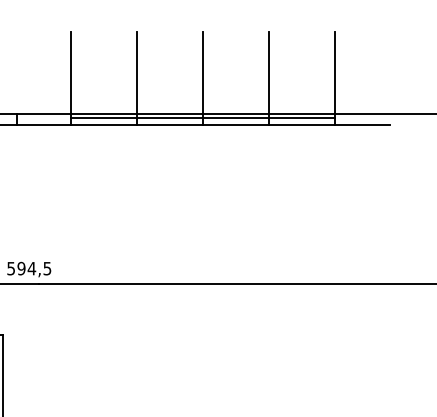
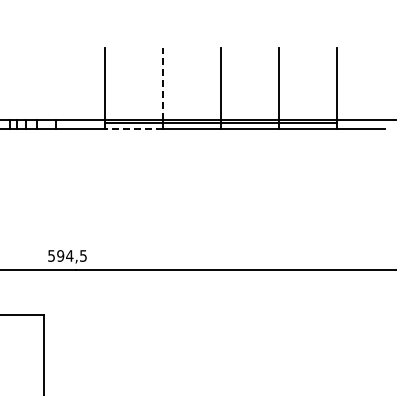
line: (137, 72) -> (162, 83), solid -> dashed
line: (104, 124) -> (133, 129), solid -> dashed

